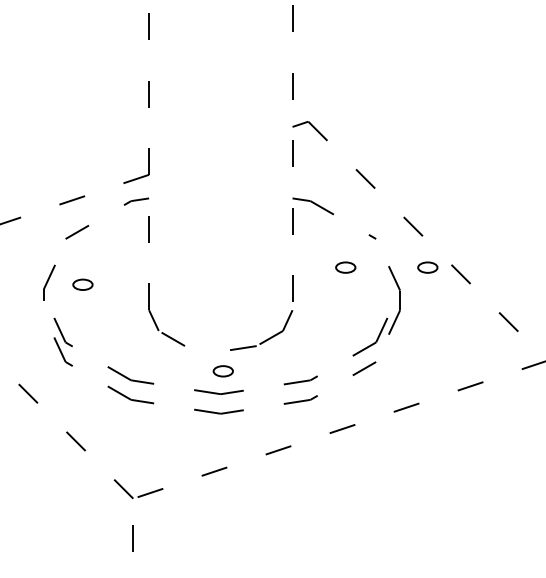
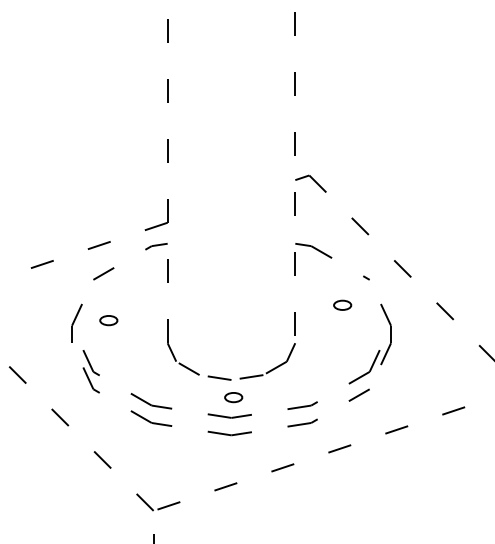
part: (427, 266) -> (415, 304), removed
part: (46, 286) -> (76, 322), size x1.67
line: (207, 348) -> (219, 377), added

